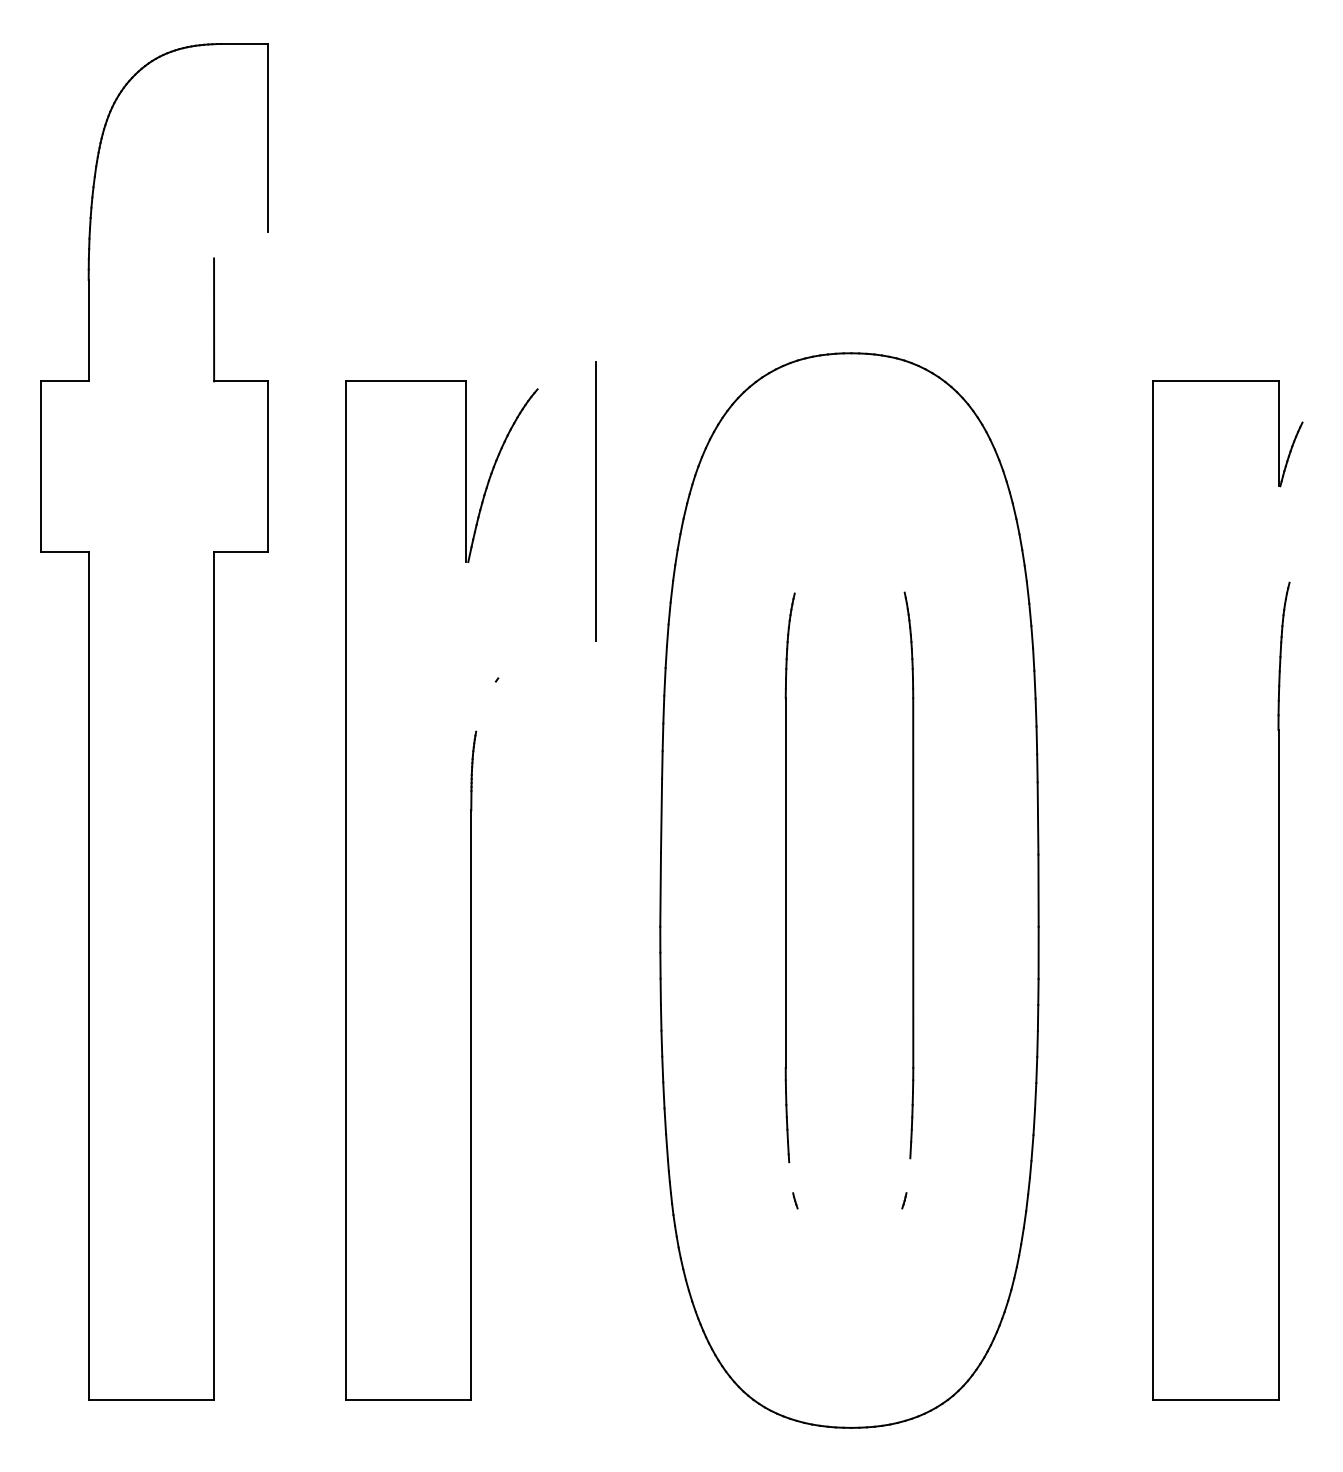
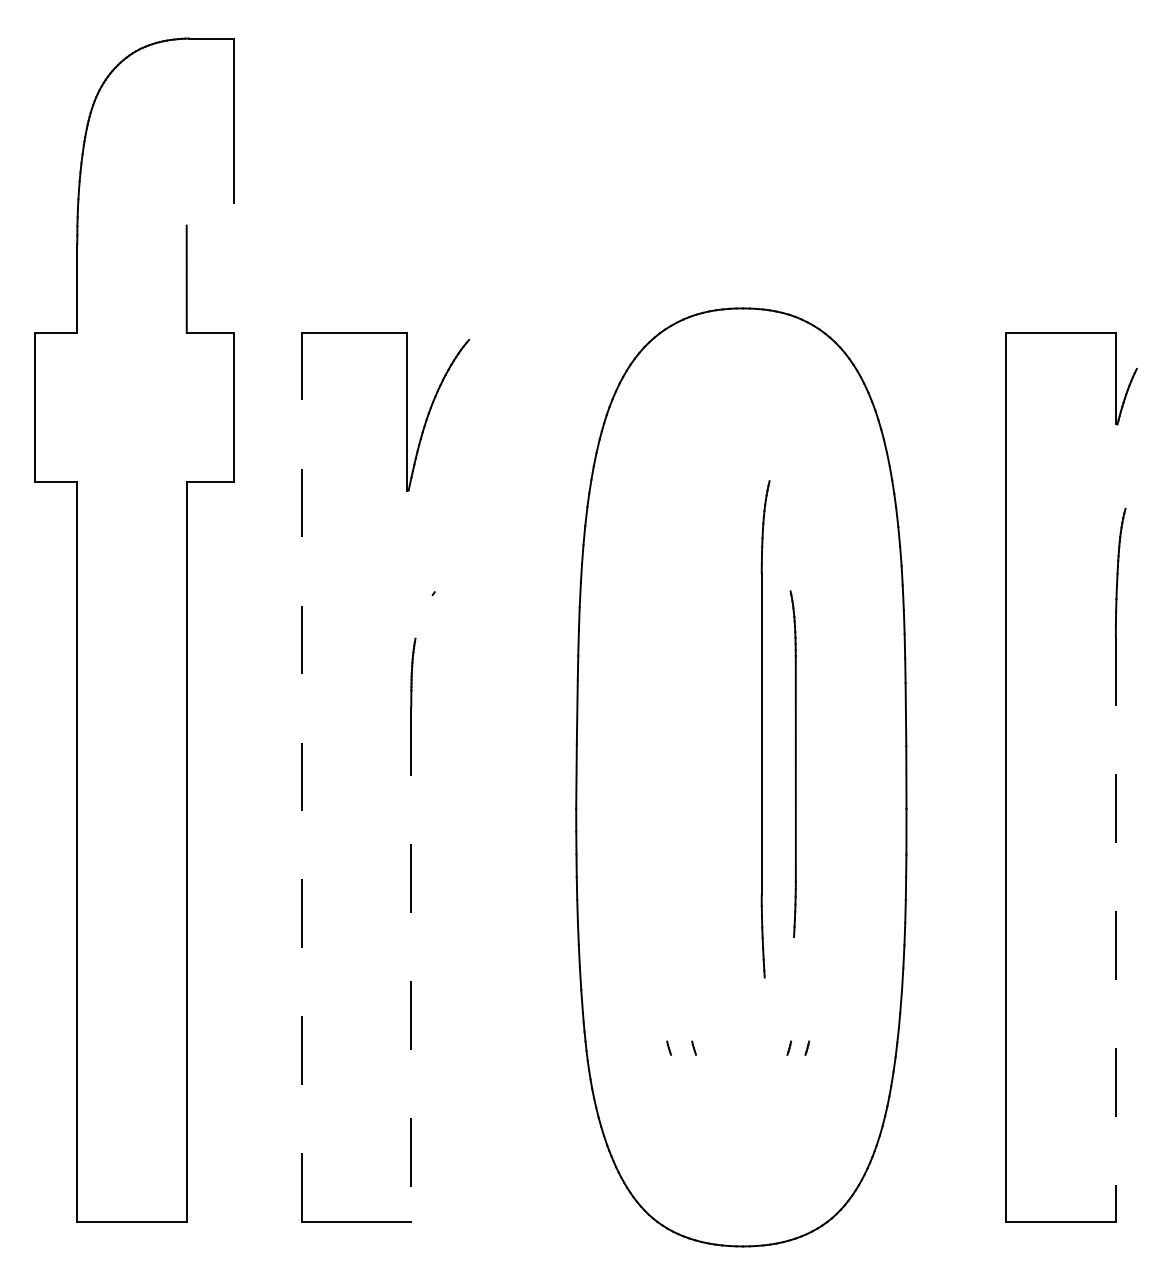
line: (595, 501) -> (519, 437), removed
part: (908, 874) -> (792, 763), size x0.7
part: (790, 878) -> (765, 729), moved
line: (345, 889) -> (301, 776), solid -> dashed
line: (1278, 1065) -> (1115, 930), solid -> dashed
line: (471, 1106) -> (411, 965), solid -> dashed
line: (766, 1199) -> (668, 1047), added
line: (925, 1199) -> (807, 1047), added

